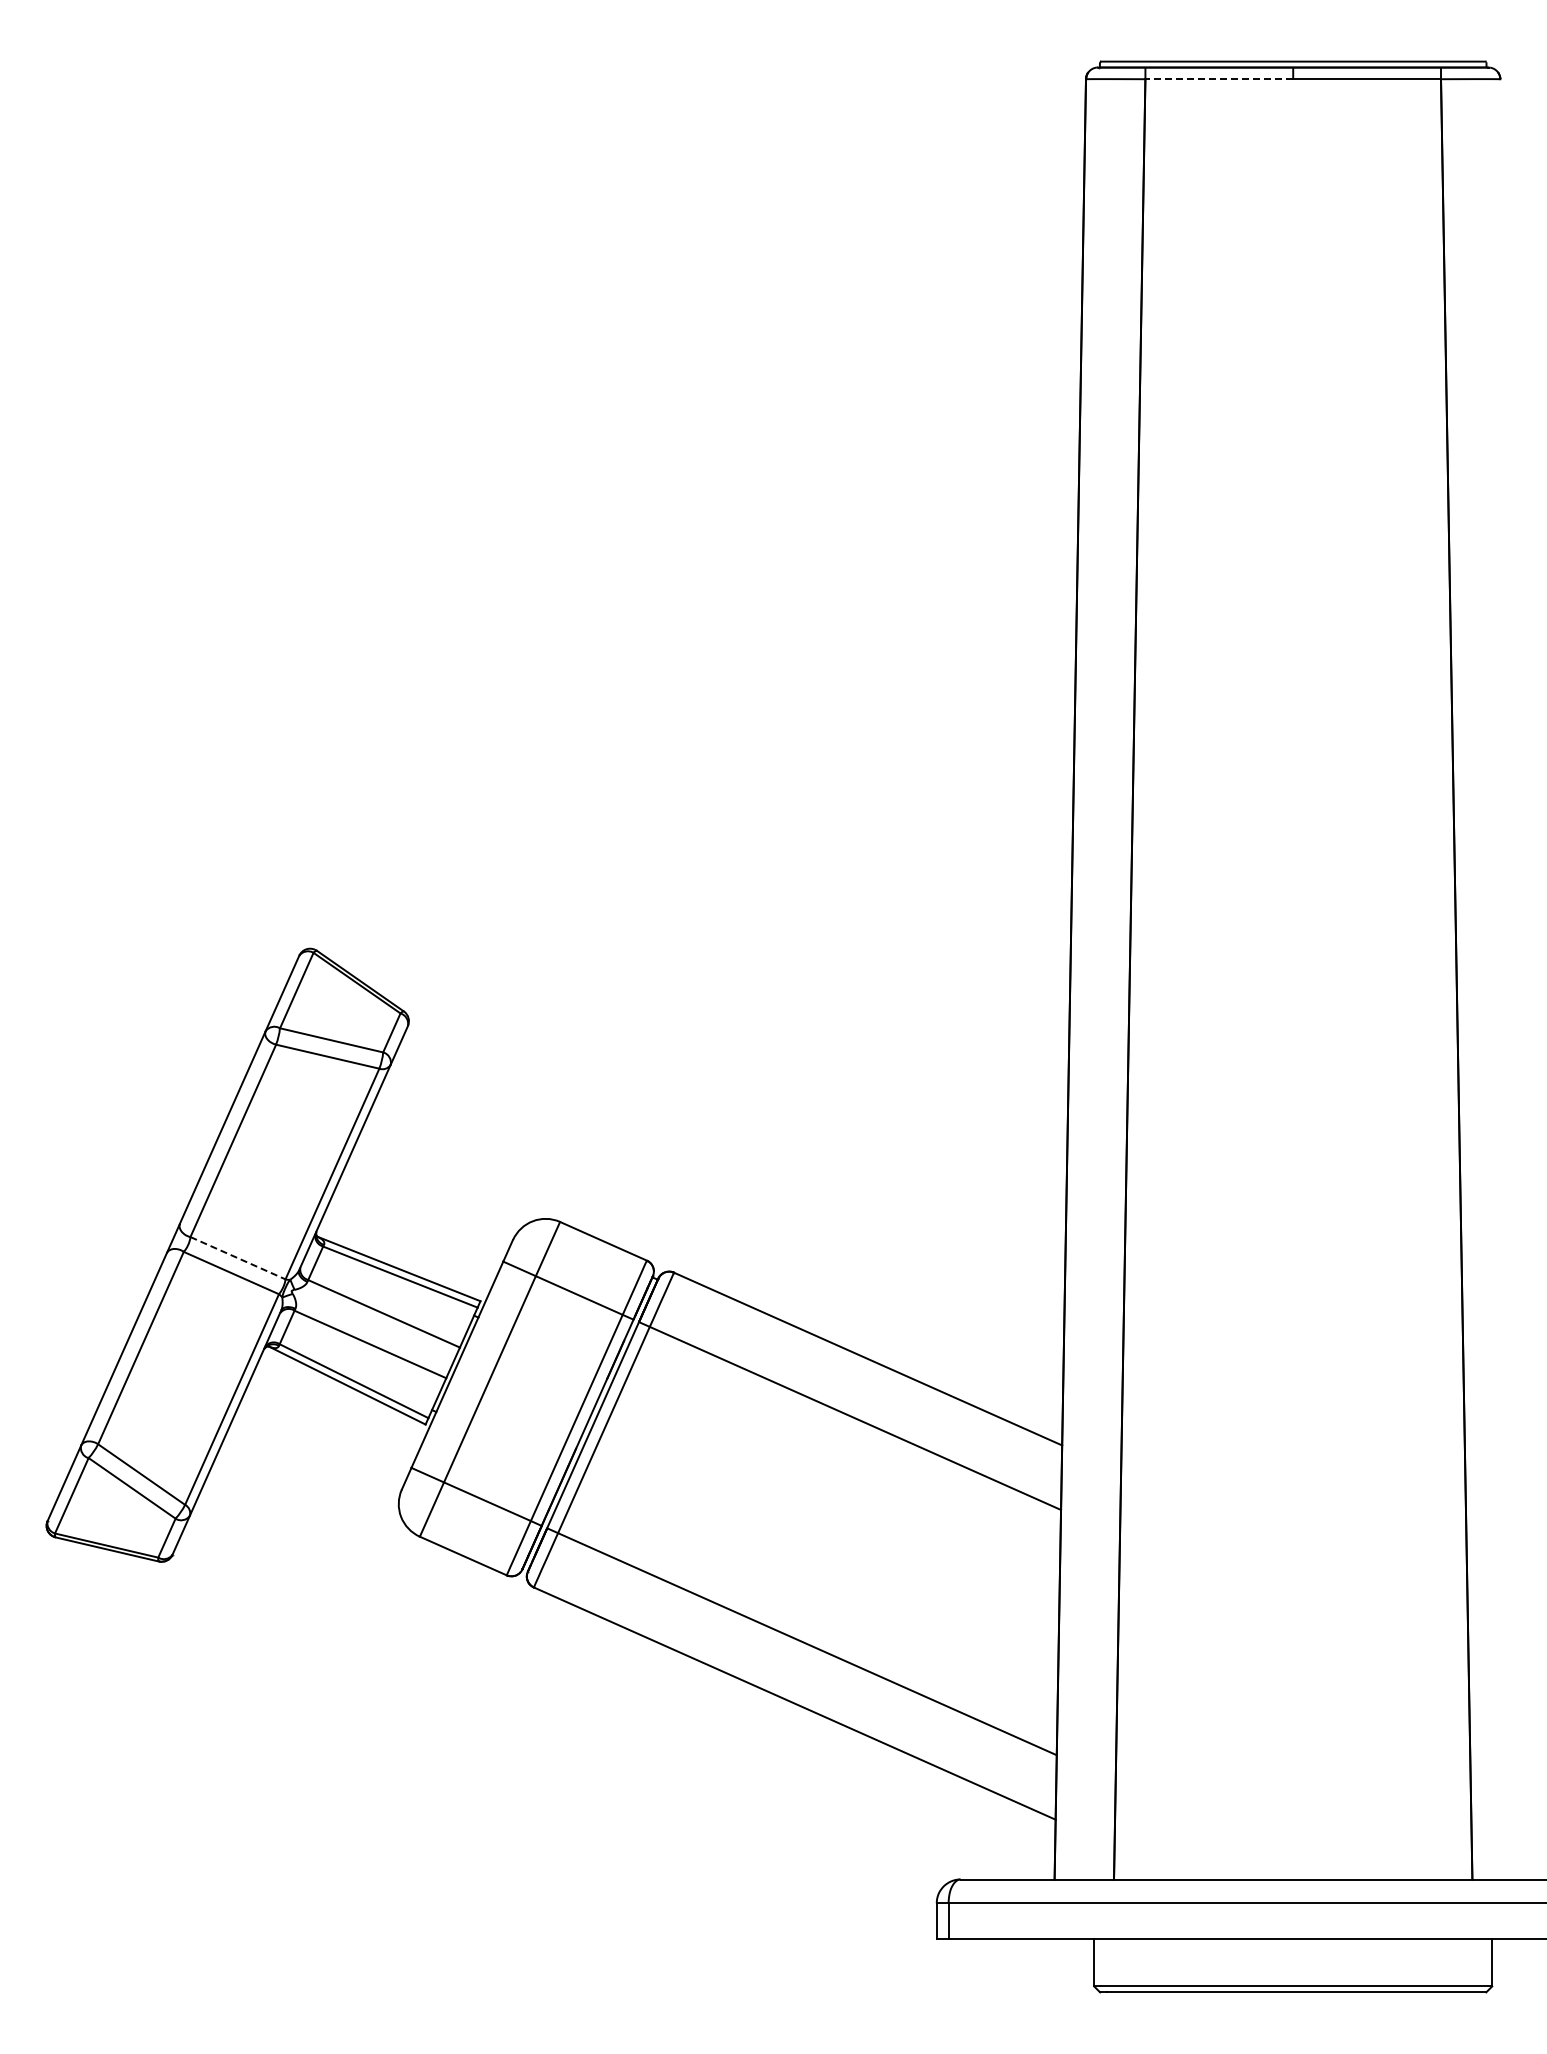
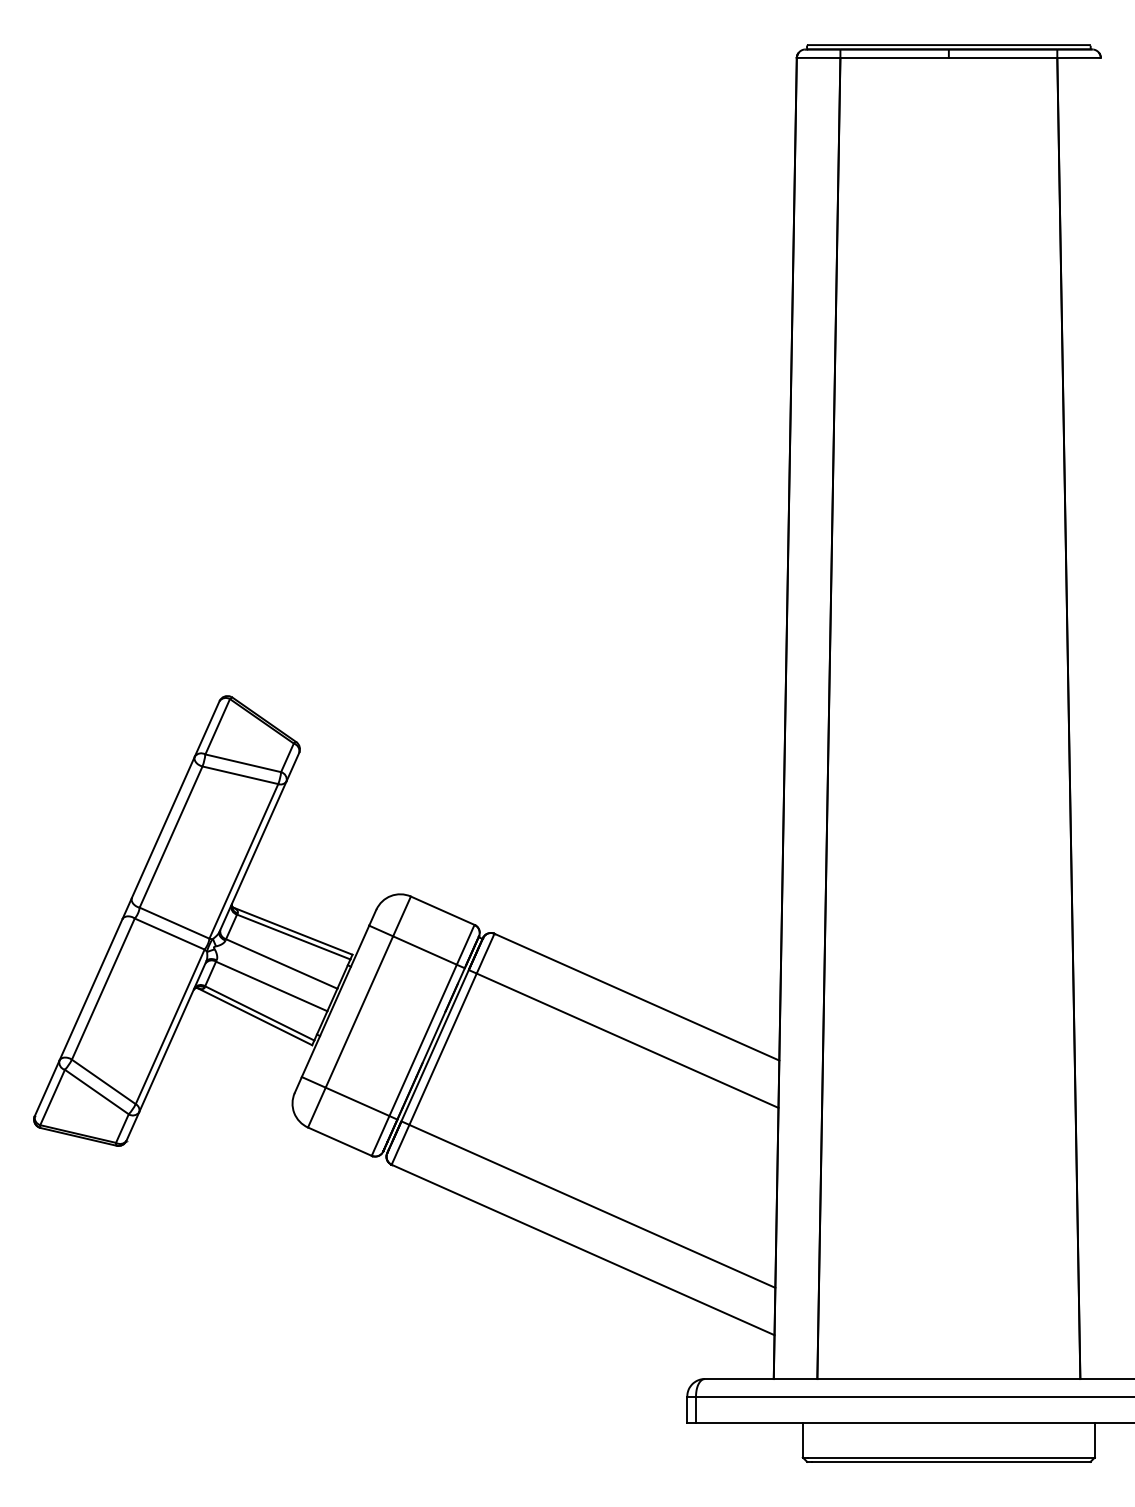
line: (1219, 79) -> (894, 58), dashed -> solid
line: (238, 1258) -> (174, 923), dashed -> solid

